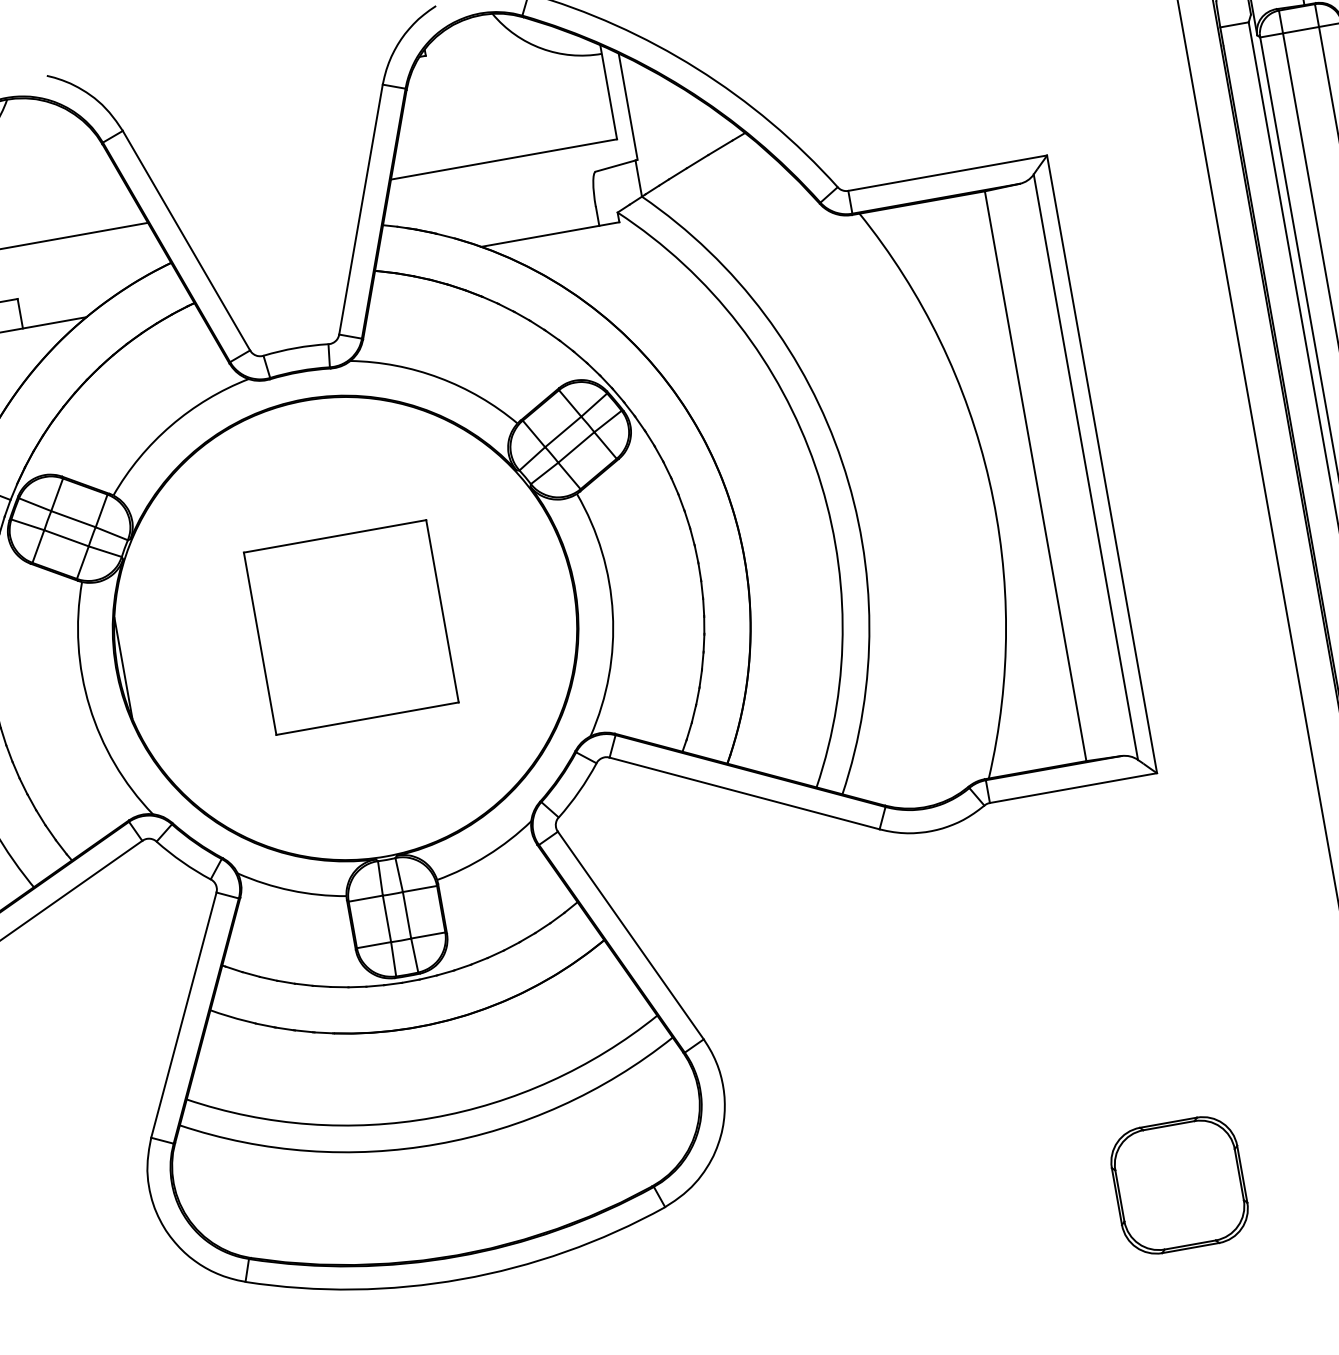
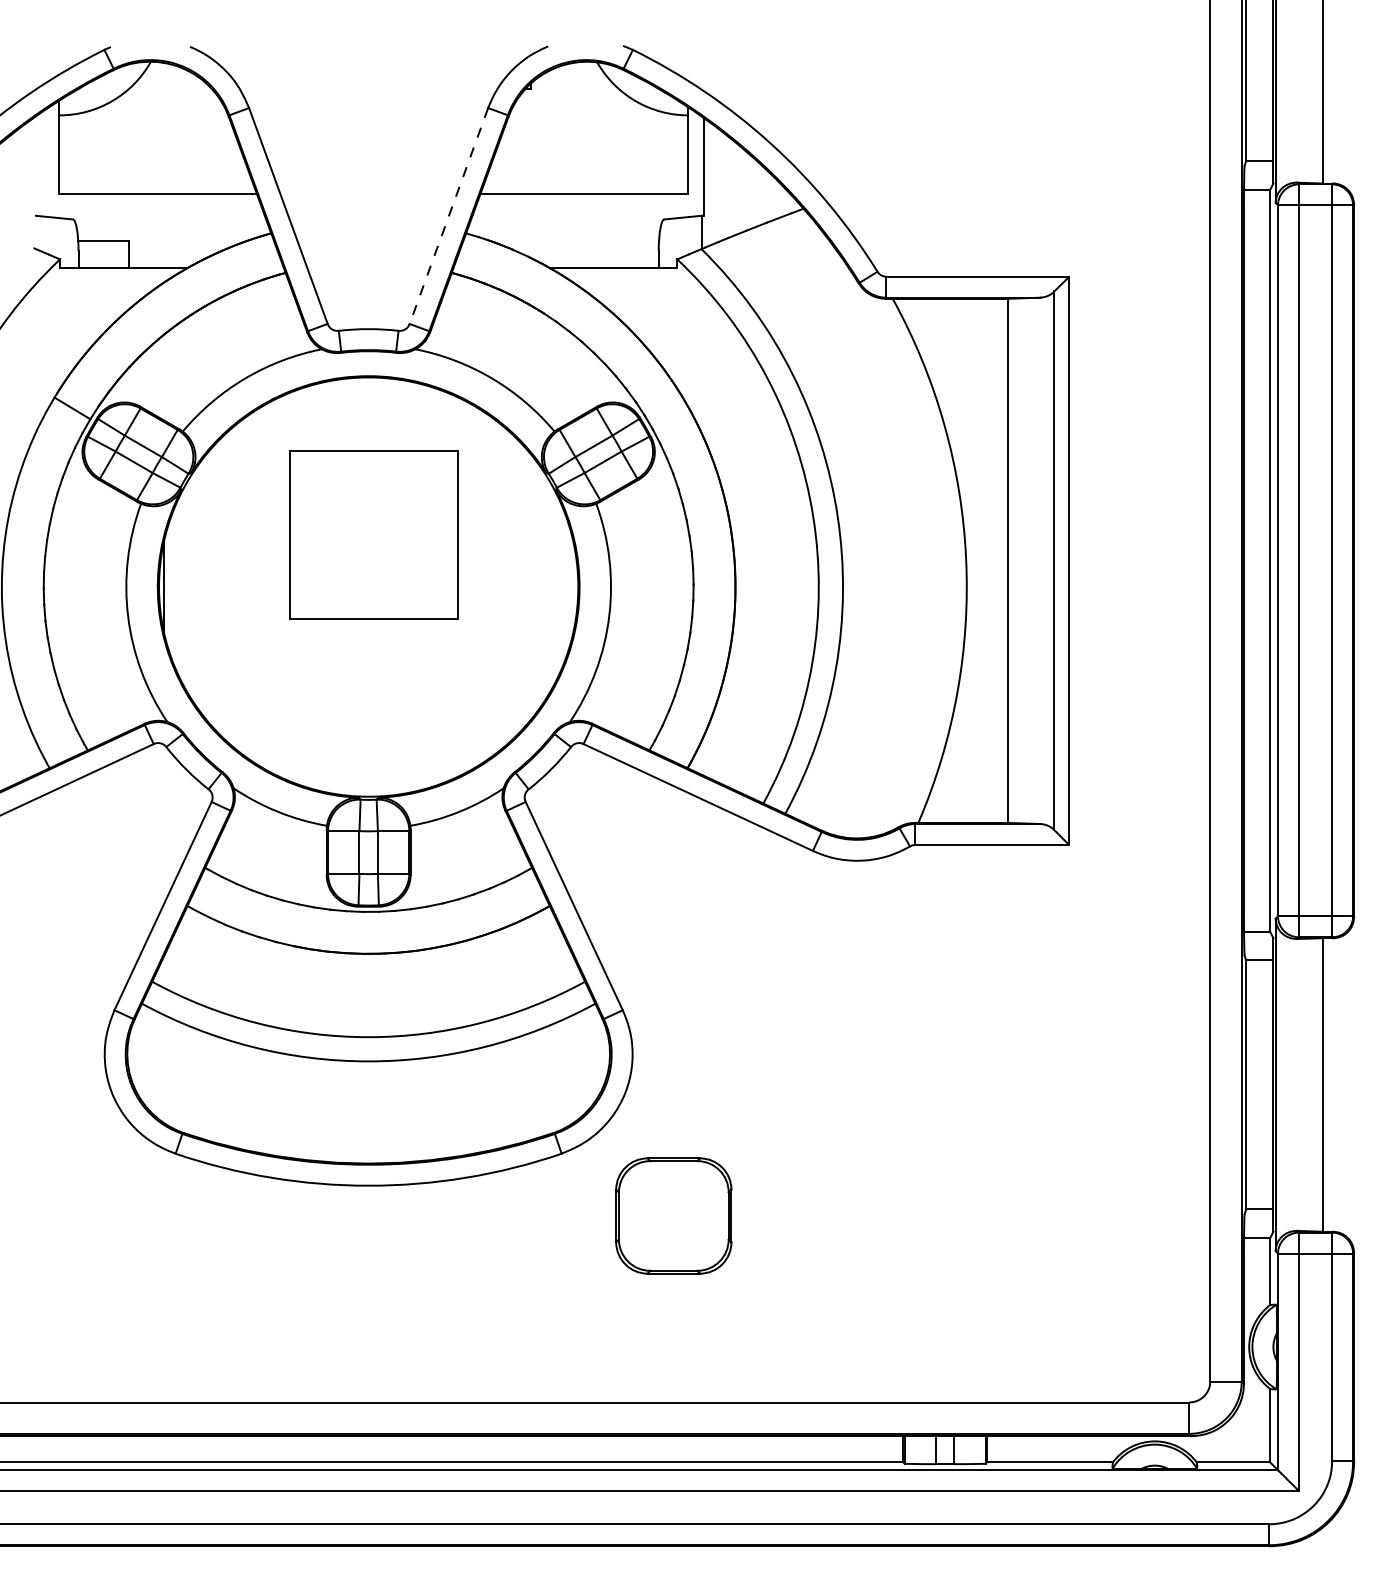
line: (360, 210) -> (448, 216), solid -> dashed
part: (350, 626) -> (373, 534), moved
part: (1179, 1184) -> (673, 1215), moved

